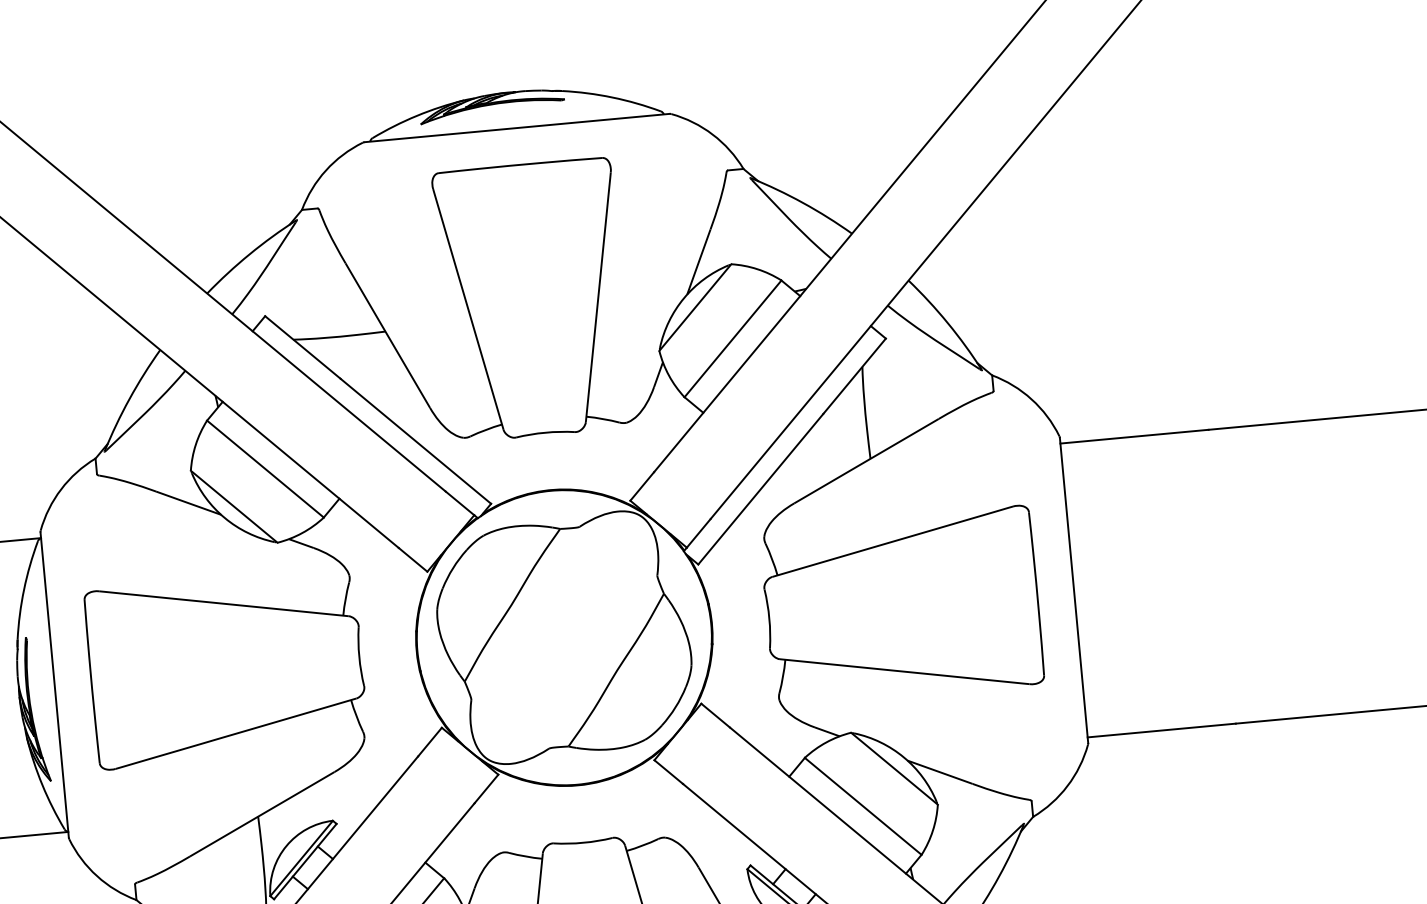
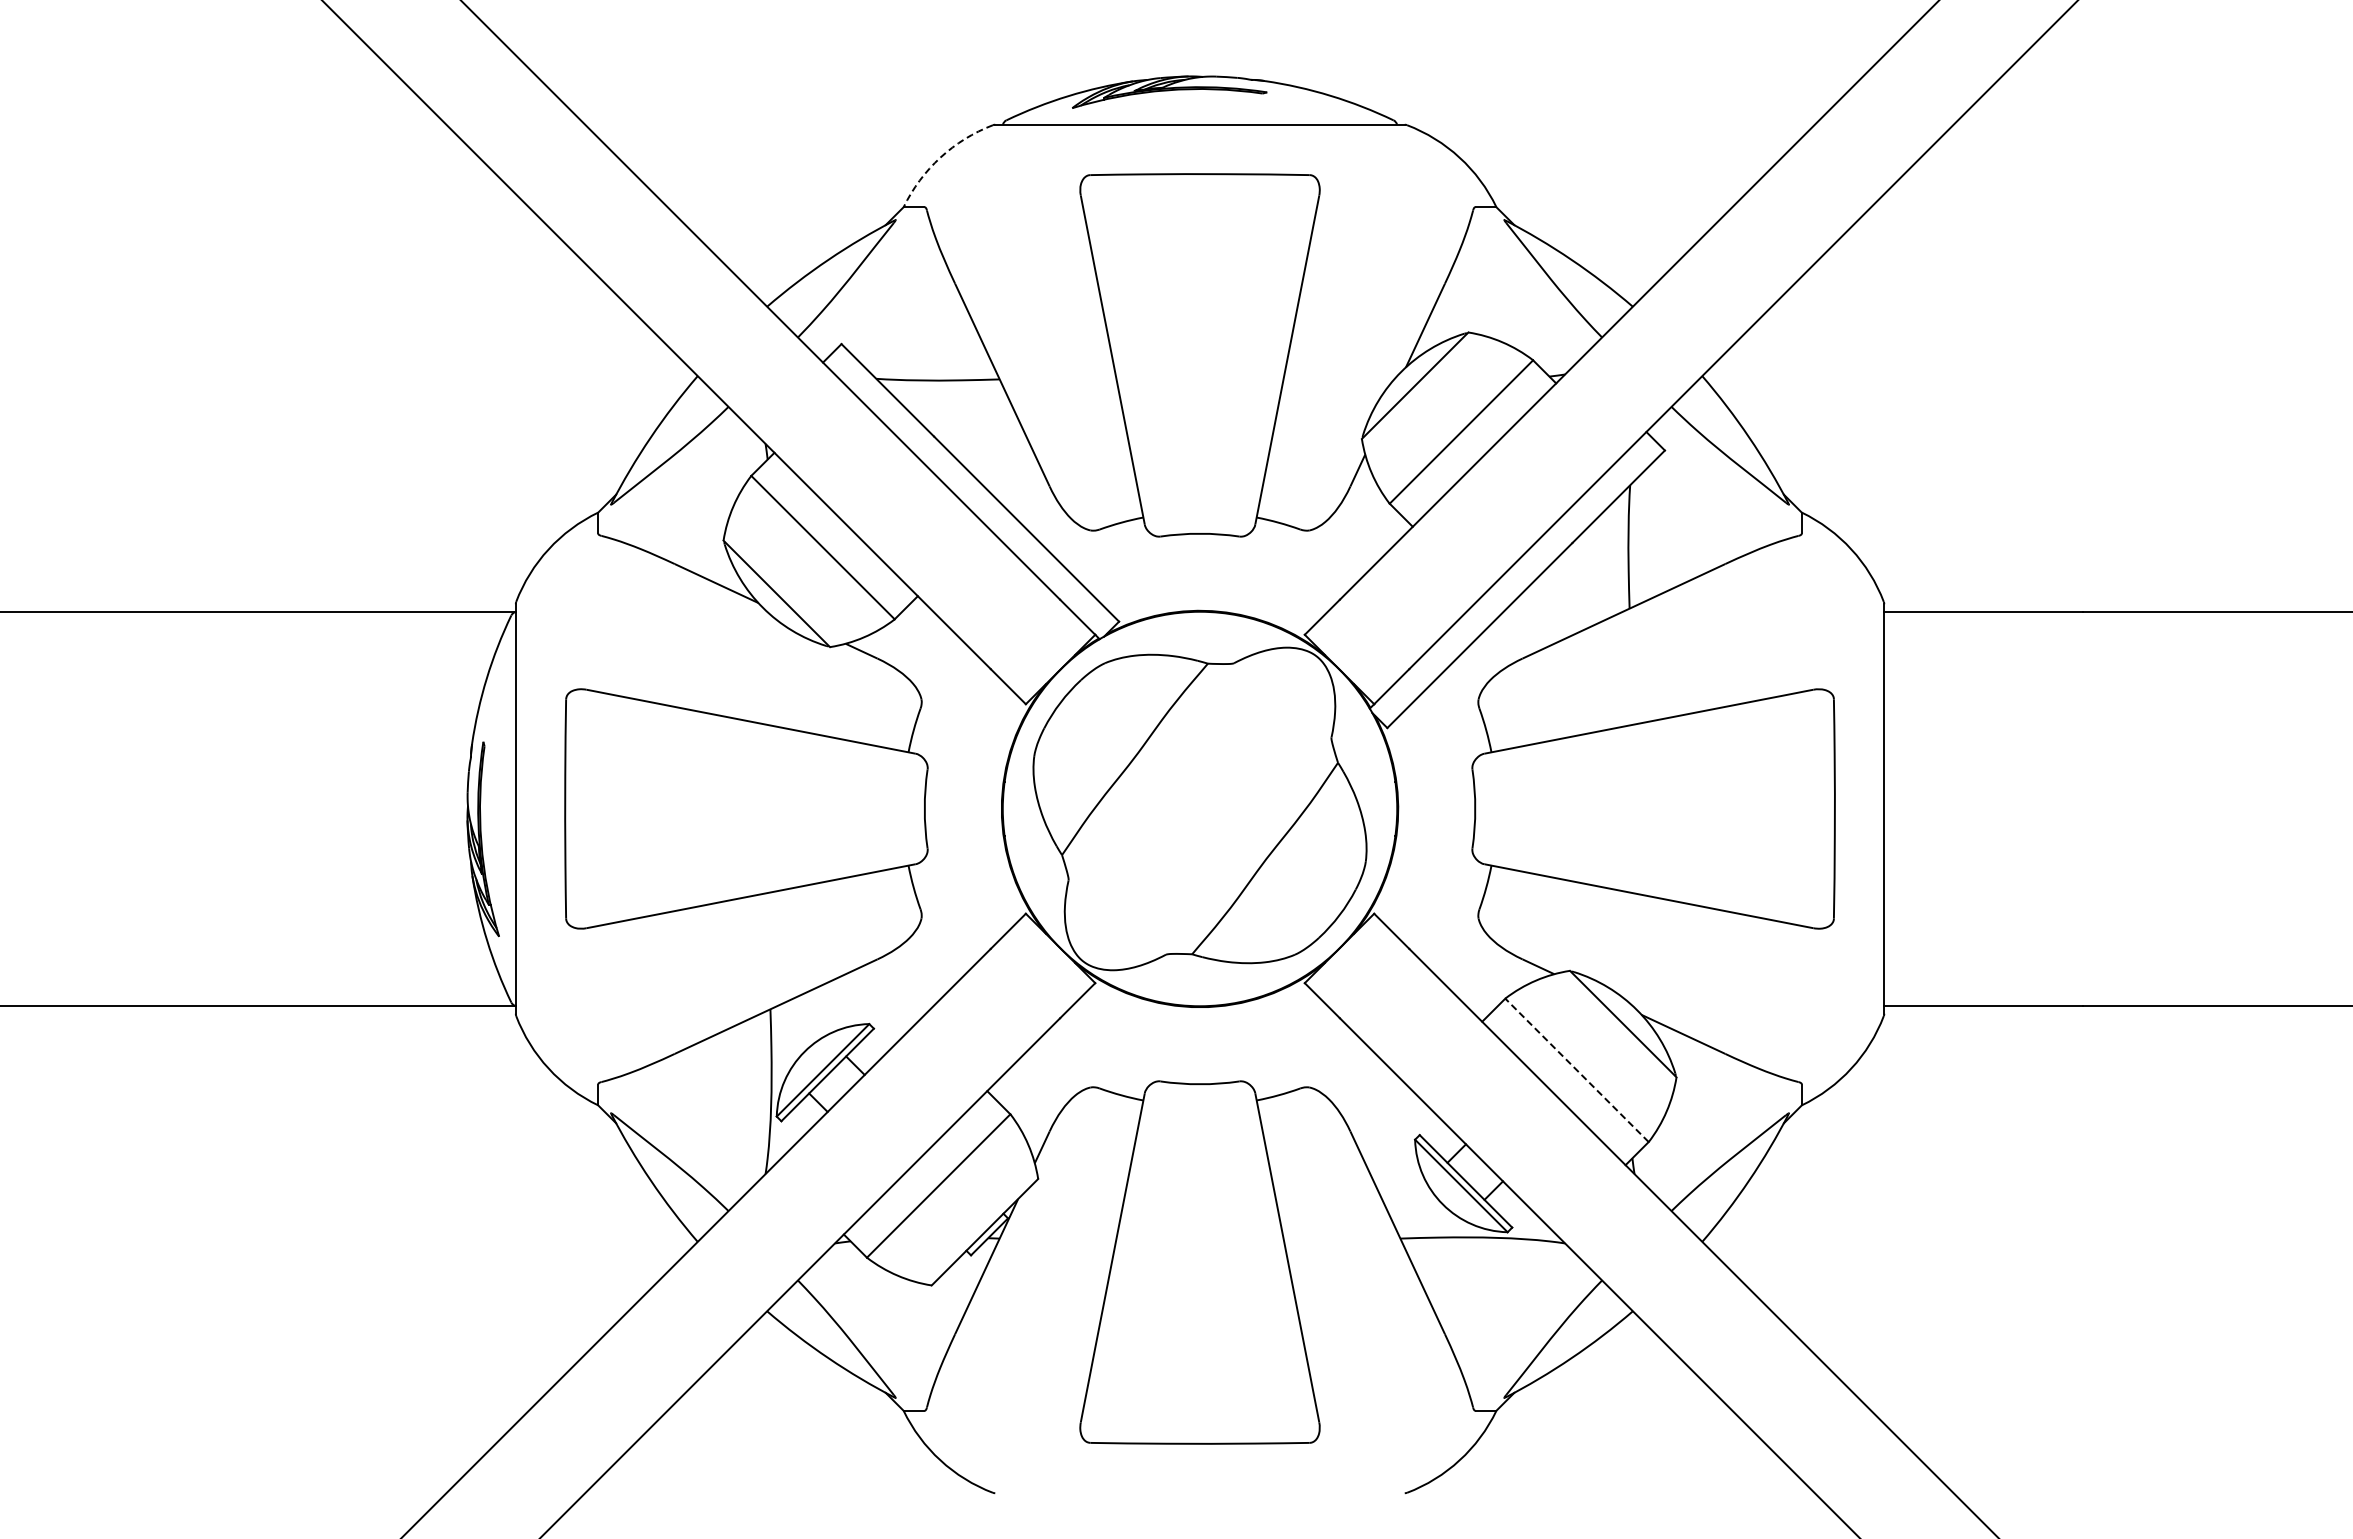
arc: (326, 170) -> (940, 157), solid -> dashed
line: (862, 806) -> (1576, 1070), solid -> dashed

